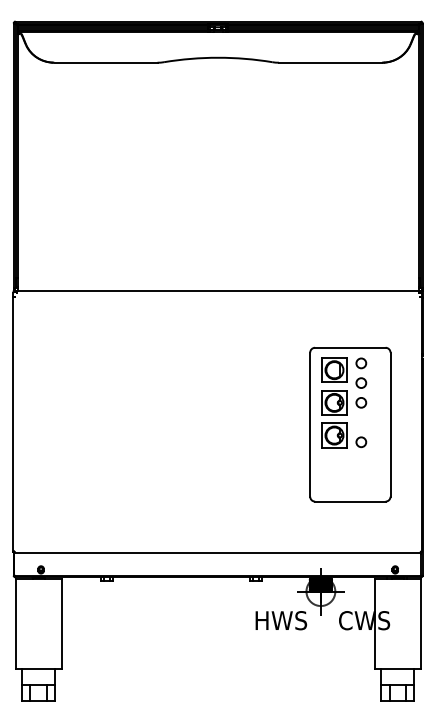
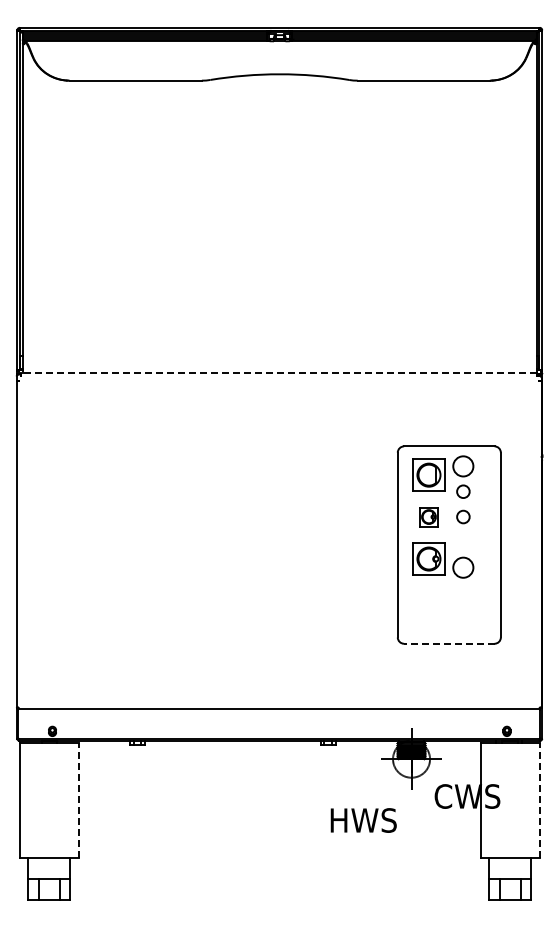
line: (217, 290) -> (278, 373), solid -> dashed
circle: (361, 363) -> (463, 466), size x1.6
part: (334, 402) -> (428, 516), size x0.6
circle: (361, 442) -> (463, 567), size x1.6
line: (349, 501) -> (448, 643), solid -> dashed
text: (281, 620) -> (363, 820), moved
line: (61, 623) -> (78, 800), solid -> dashed
line: (420, 623) -> (539, 800), solid -> dashed

